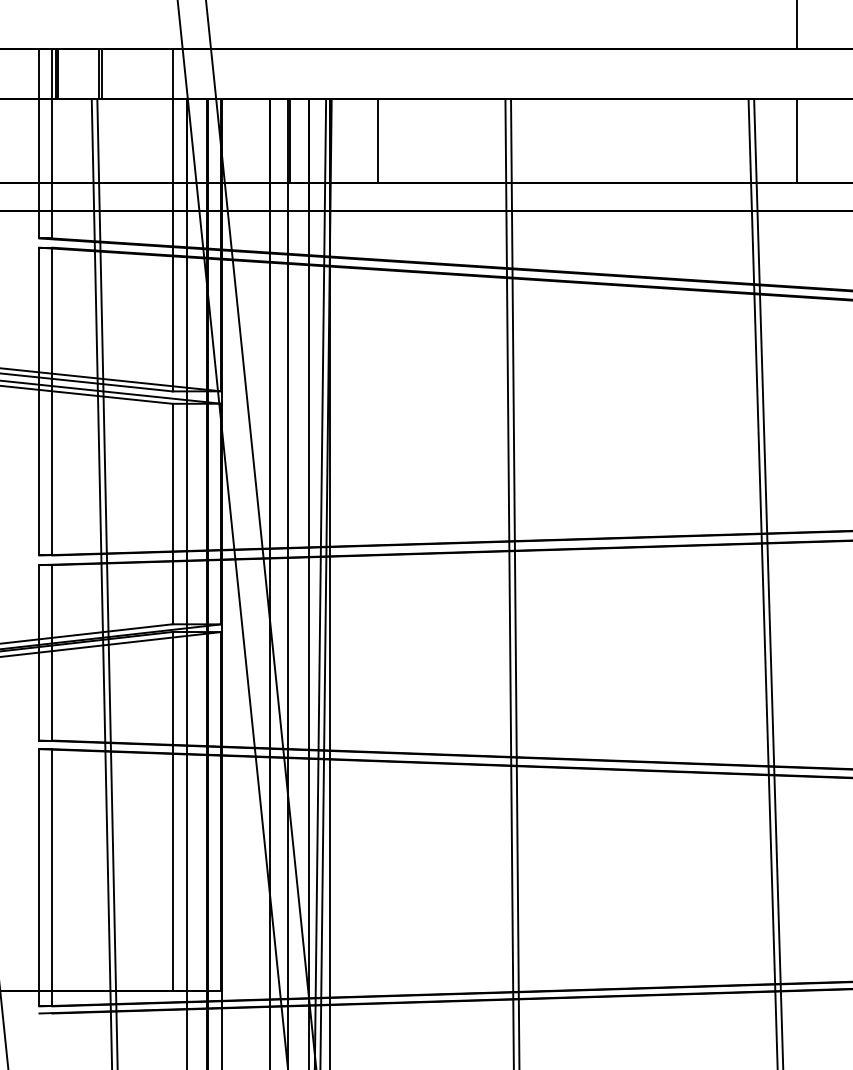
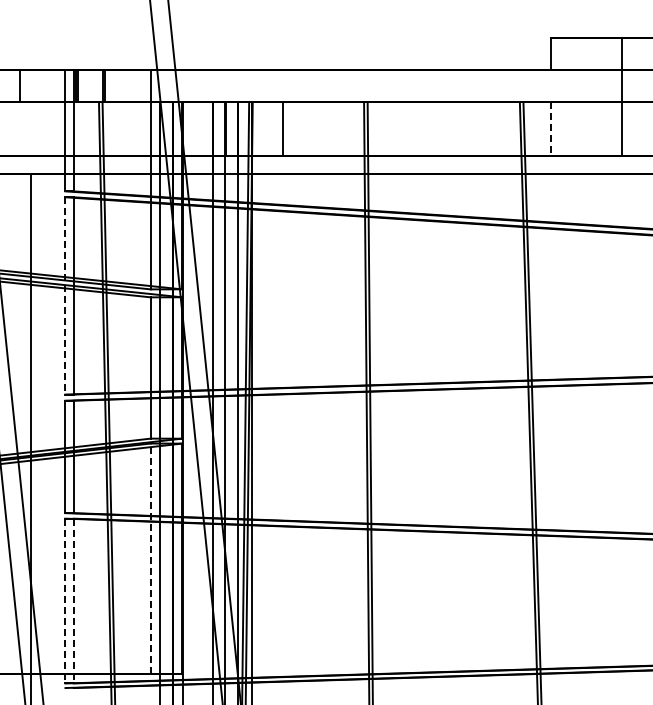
line: (796, 140) -> (550, 128), solid -> dashed
line: (39, 400) -> (65, 295), solid -> dashed
line: (172, 811) -> (150, 558), solid -> dashed
line: (39, 878) -> (65, 601), solid -> dashed
line: (51, 878) -> (73, 601), solid -> dashed

